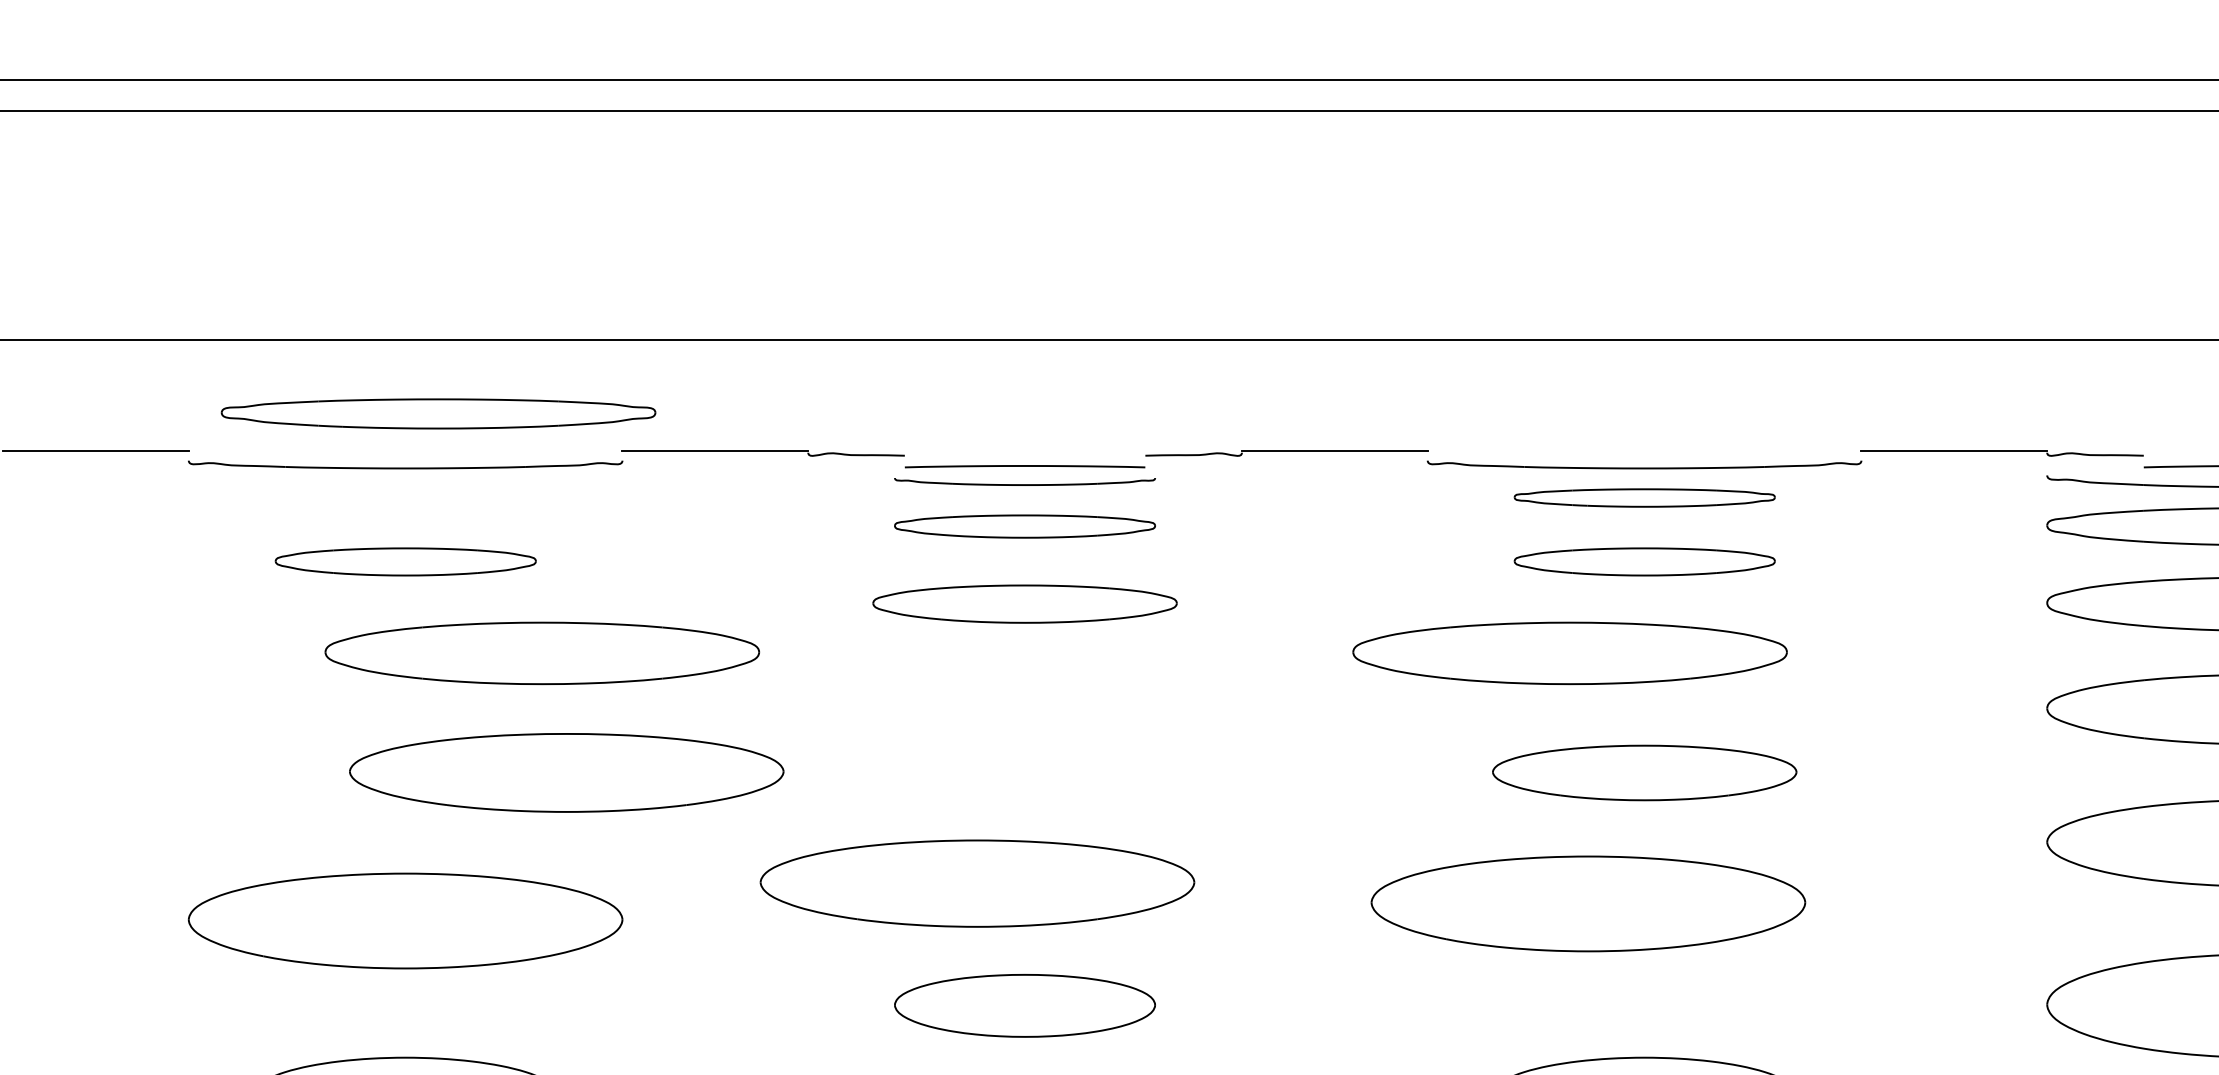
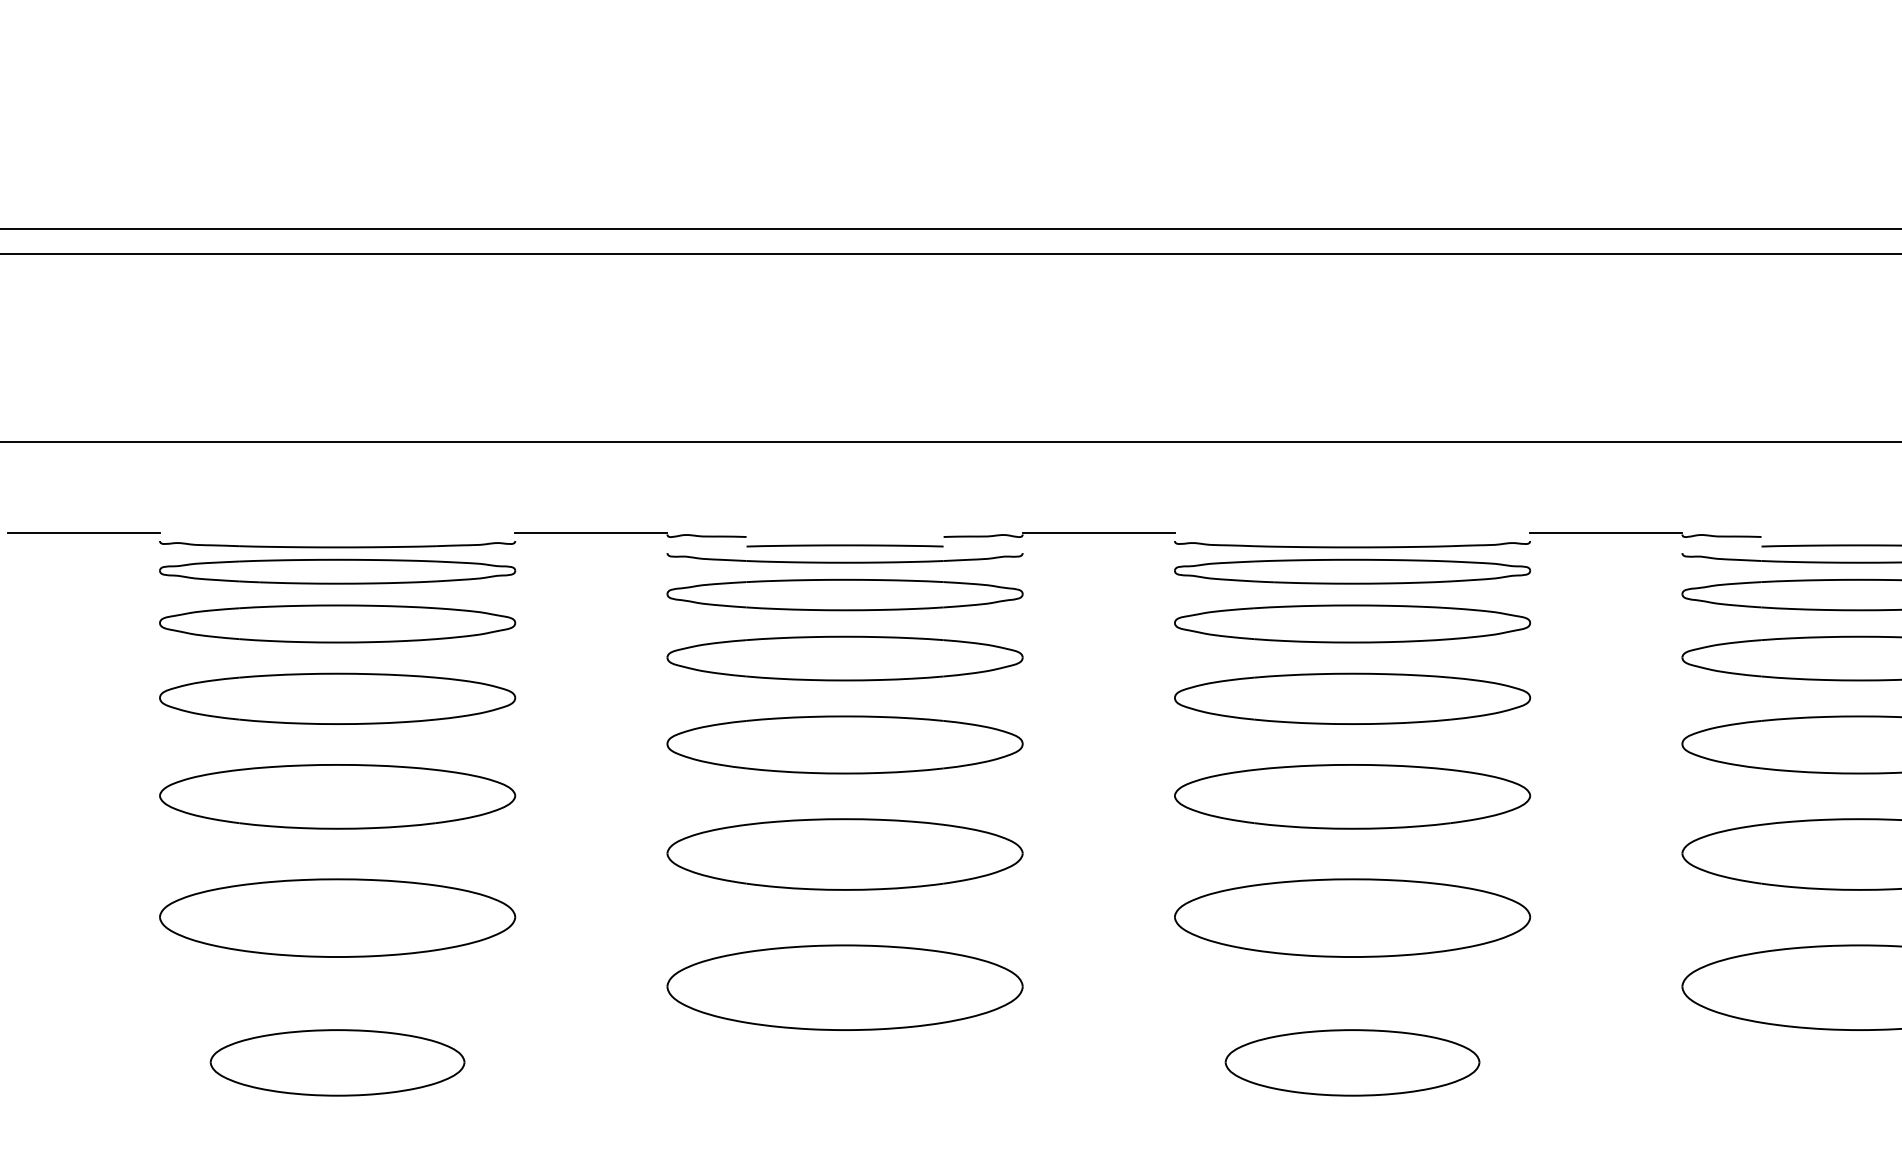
part: (438, 413) -> (337, 571), moved
part: (1024, 481) -> (844, 558), size x1.67
part: (1644, 497) -> (1352, 571), size x1.67
part: (1024, 525) -> (844, 594), size x1.67
part: (405, 561) -> (337, 623), size x1.67
part: (1644, 561) -> (1352, 623), size x1.67
part: (1024, 604) -> (844, 658), size x1.43
part: (542, 652) -> (337, 698), moved
part: (1570, 652) -> (1352, 698), moved
part: (1024, 709) -> (844, 744), added
part: (566, 772) -> (337, 796), moved
part: (1644, 772) -> (1352, 796), size x1.43
part: (976, 883) -> (844, 854), moved
part: (1588, 903) -> (1352, 917), moved
part: (1024, 1005) -> (844, 987), size x1.67

